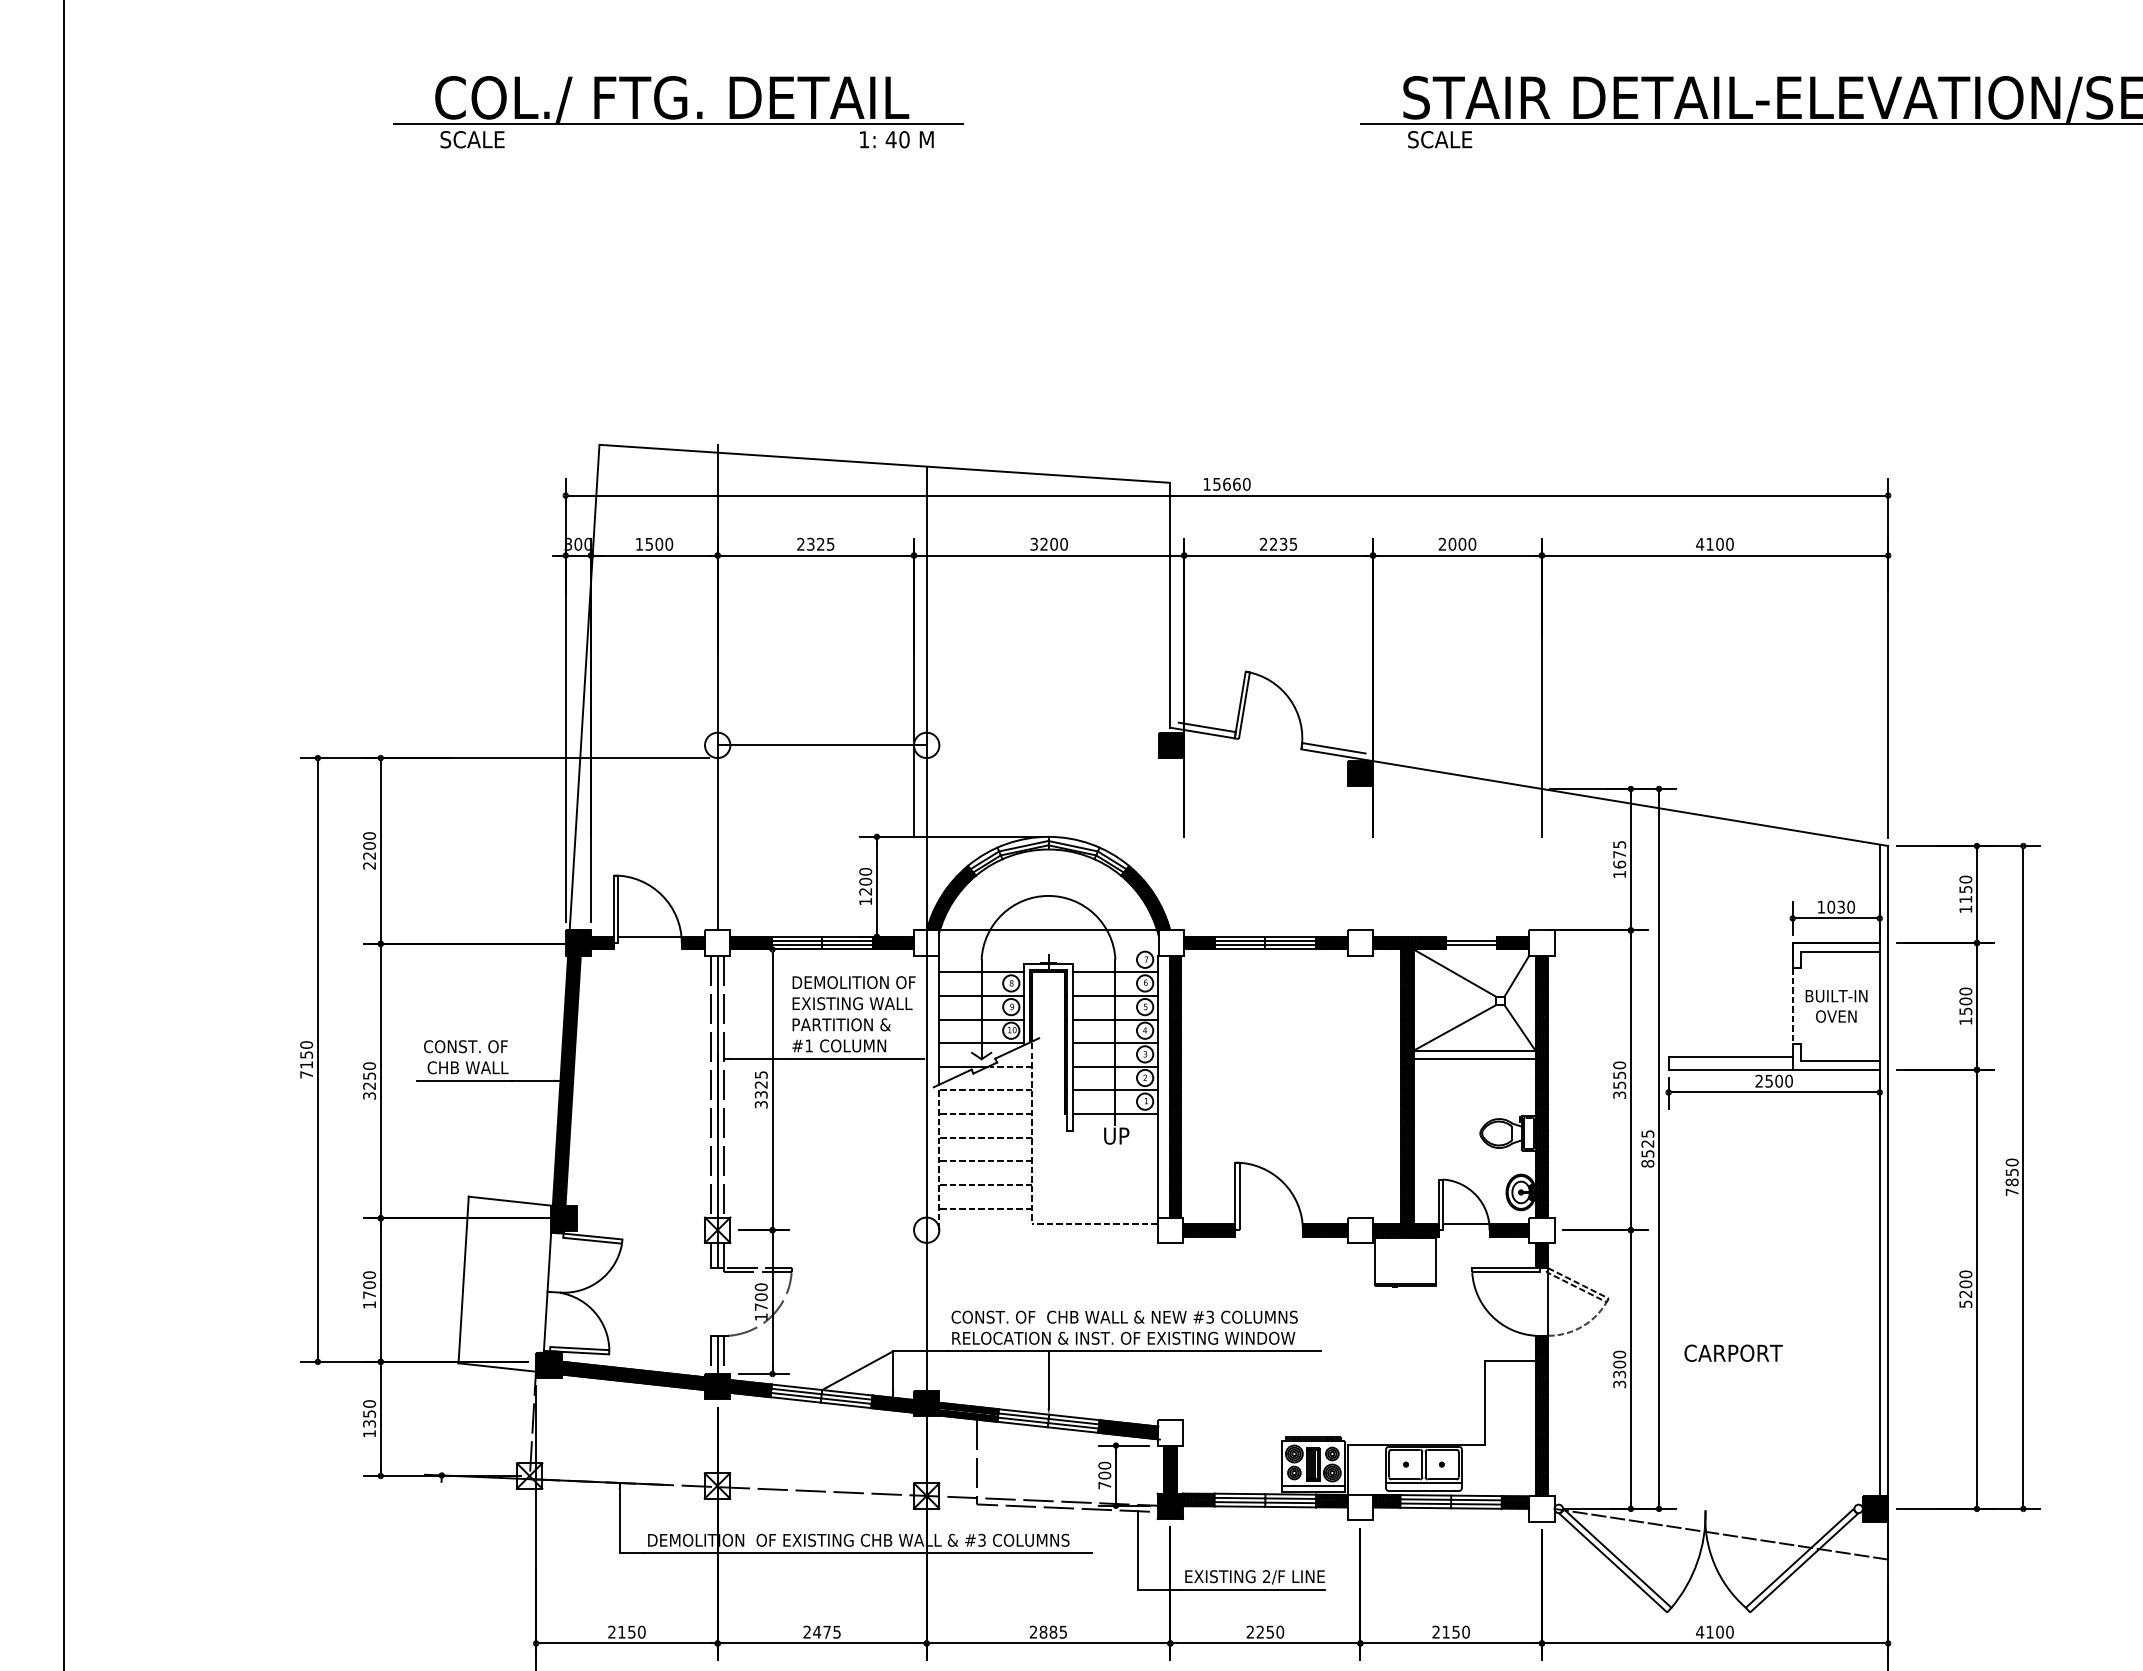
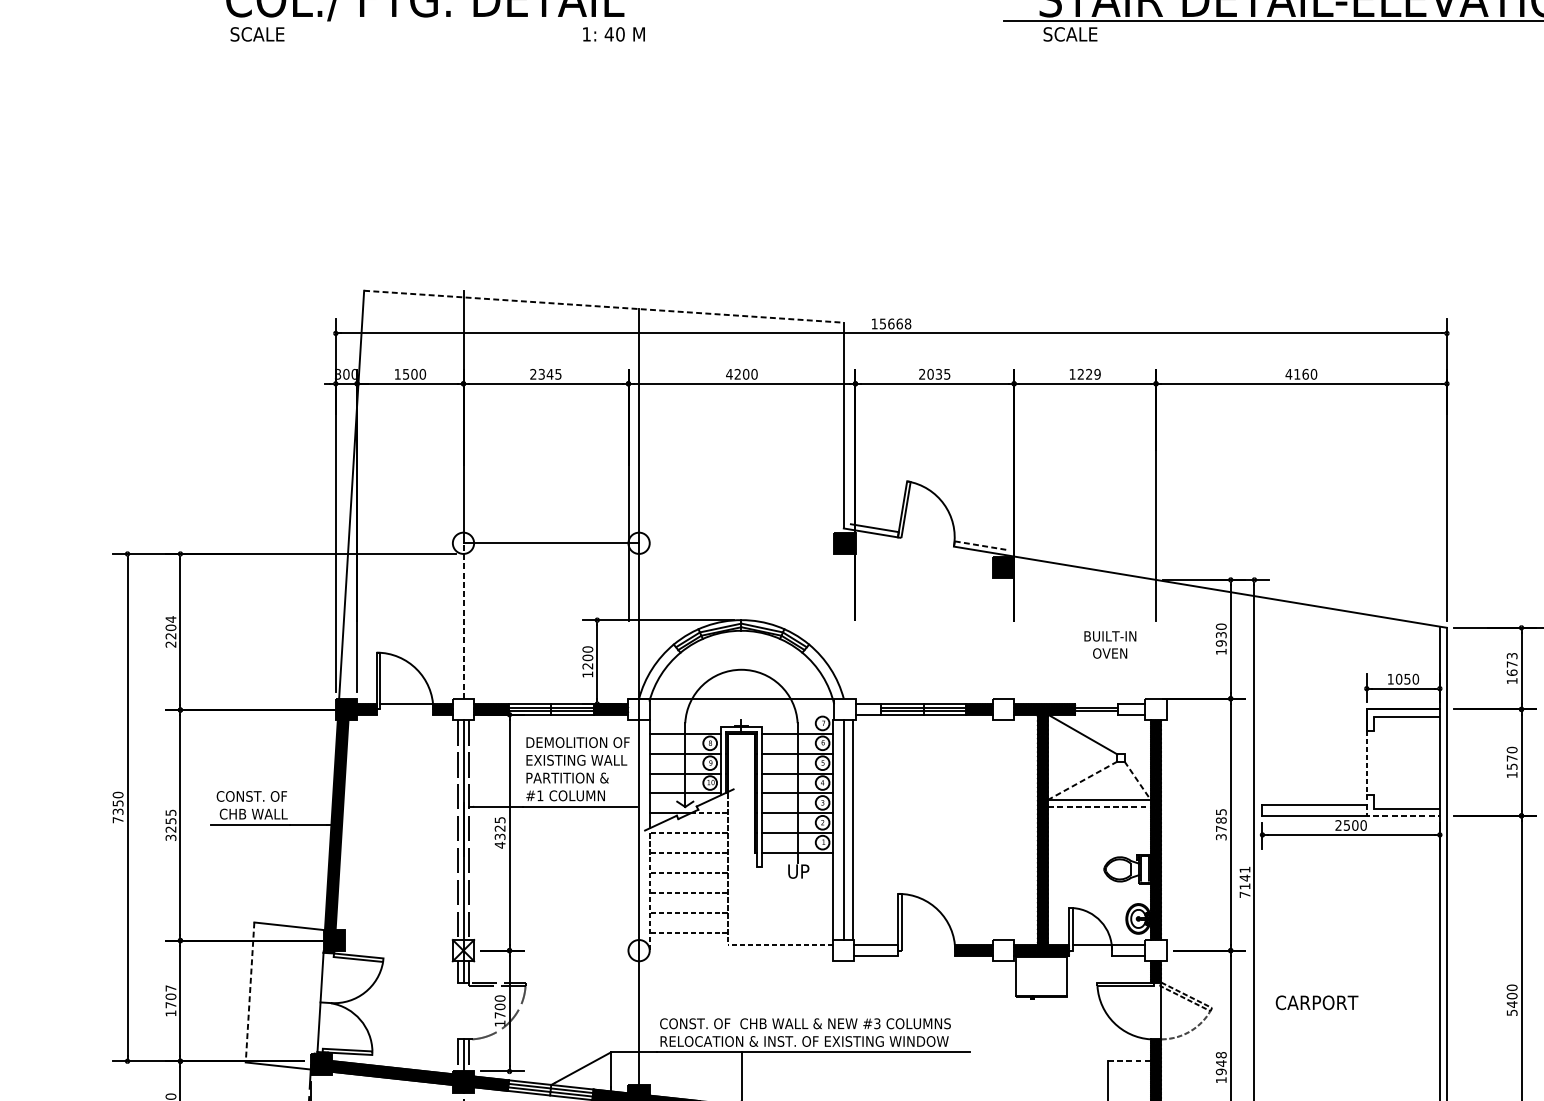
line: (678, 124) -> (430, 21), removed
line: (885, 463) -> (604, 306), solid -> dashed
text: (1246, 484) -> (907, 324), 15660 -> 15668
text: (820, 543) -> (549, 373), 2325 -> 2345
text: (1034, 543) -> (729, 373), 3200 -> 4200
text: (1273, 543) -> (930, 373), 2235 -> 2035
text: (1457, 543) -> (1085, 373), 2000 -> 1229
text: (1719, 543) -> (1305, 373), 4100 -> 4160
line: (1334, 748) -> (981, 545), solid -> dashed
text: (369, 836) -> (170, 619), 2200 -> 2204
line: (717, 837) -> (463, 620), solid -> dashed
text: (1619, 854) -> (1221, 634), 1675 -> 1930
text: (1965, 889) -> (1511, 664), 1150 -> 1673
hatch: (951, 898) -> (659, 671), removed
hatch: (1145, 898) -> (822, 671), removed
text: (1840, 906) -> (1406, 678), 1030 -> 1050
hatch: (1199, 942) -> (868, 708), removed
hatch: (1512, 942) -> (1131, 708), removed
line: (1516, 975) -> (1134, 736), removed
text: (1965, 1001) -> (1511, 758), 1500 -> 1570
text: (1836, 1006) -> (1110, 645), moved
line: (1520, 1027) -> (1138, 780), solid -> dashed
line: (1454, 1028) -> (1082, 781), solid -> dashed
line: (1475, 1059) -> (1100, 807), solid -> dashed
text: (306, 1064) -> (118, 811), 7150 -> 7350
text: (369, 1065) -> (170, 812), 3250 -> 3255
line: (1822, 1069) -> (1391, 815), solid -> dashed
text: (1619, 1074) -> (1221, 819), 3550 -> 3785
hatch: (1175, 1086) -> (848, 829), removed
text: (760, 1104) -> (499, 845), 3325 -> 4325
text: (1647, 1148) -> (1244, 881), 8525 -> 7141
hatch: (1209, 1229) -> (876, 950), removed
hatch: (1509, 1229) -> (1128, 950), removed
text: (369, 1275) -> (170, 988), 1700 -> 1707
line: (463, 1280) -> (249, 992), solid -> dashed
text: (1965, 1294) -> (1511, 1004), 5200 -> 5400
text: (1733, 1352) -> (1316, 1002), moved
line: (1509, 1361) -> (1128, 1060), solid -> dashed
text: (1619, 1369) -> (1221, 1067), 3300 -> 1948

